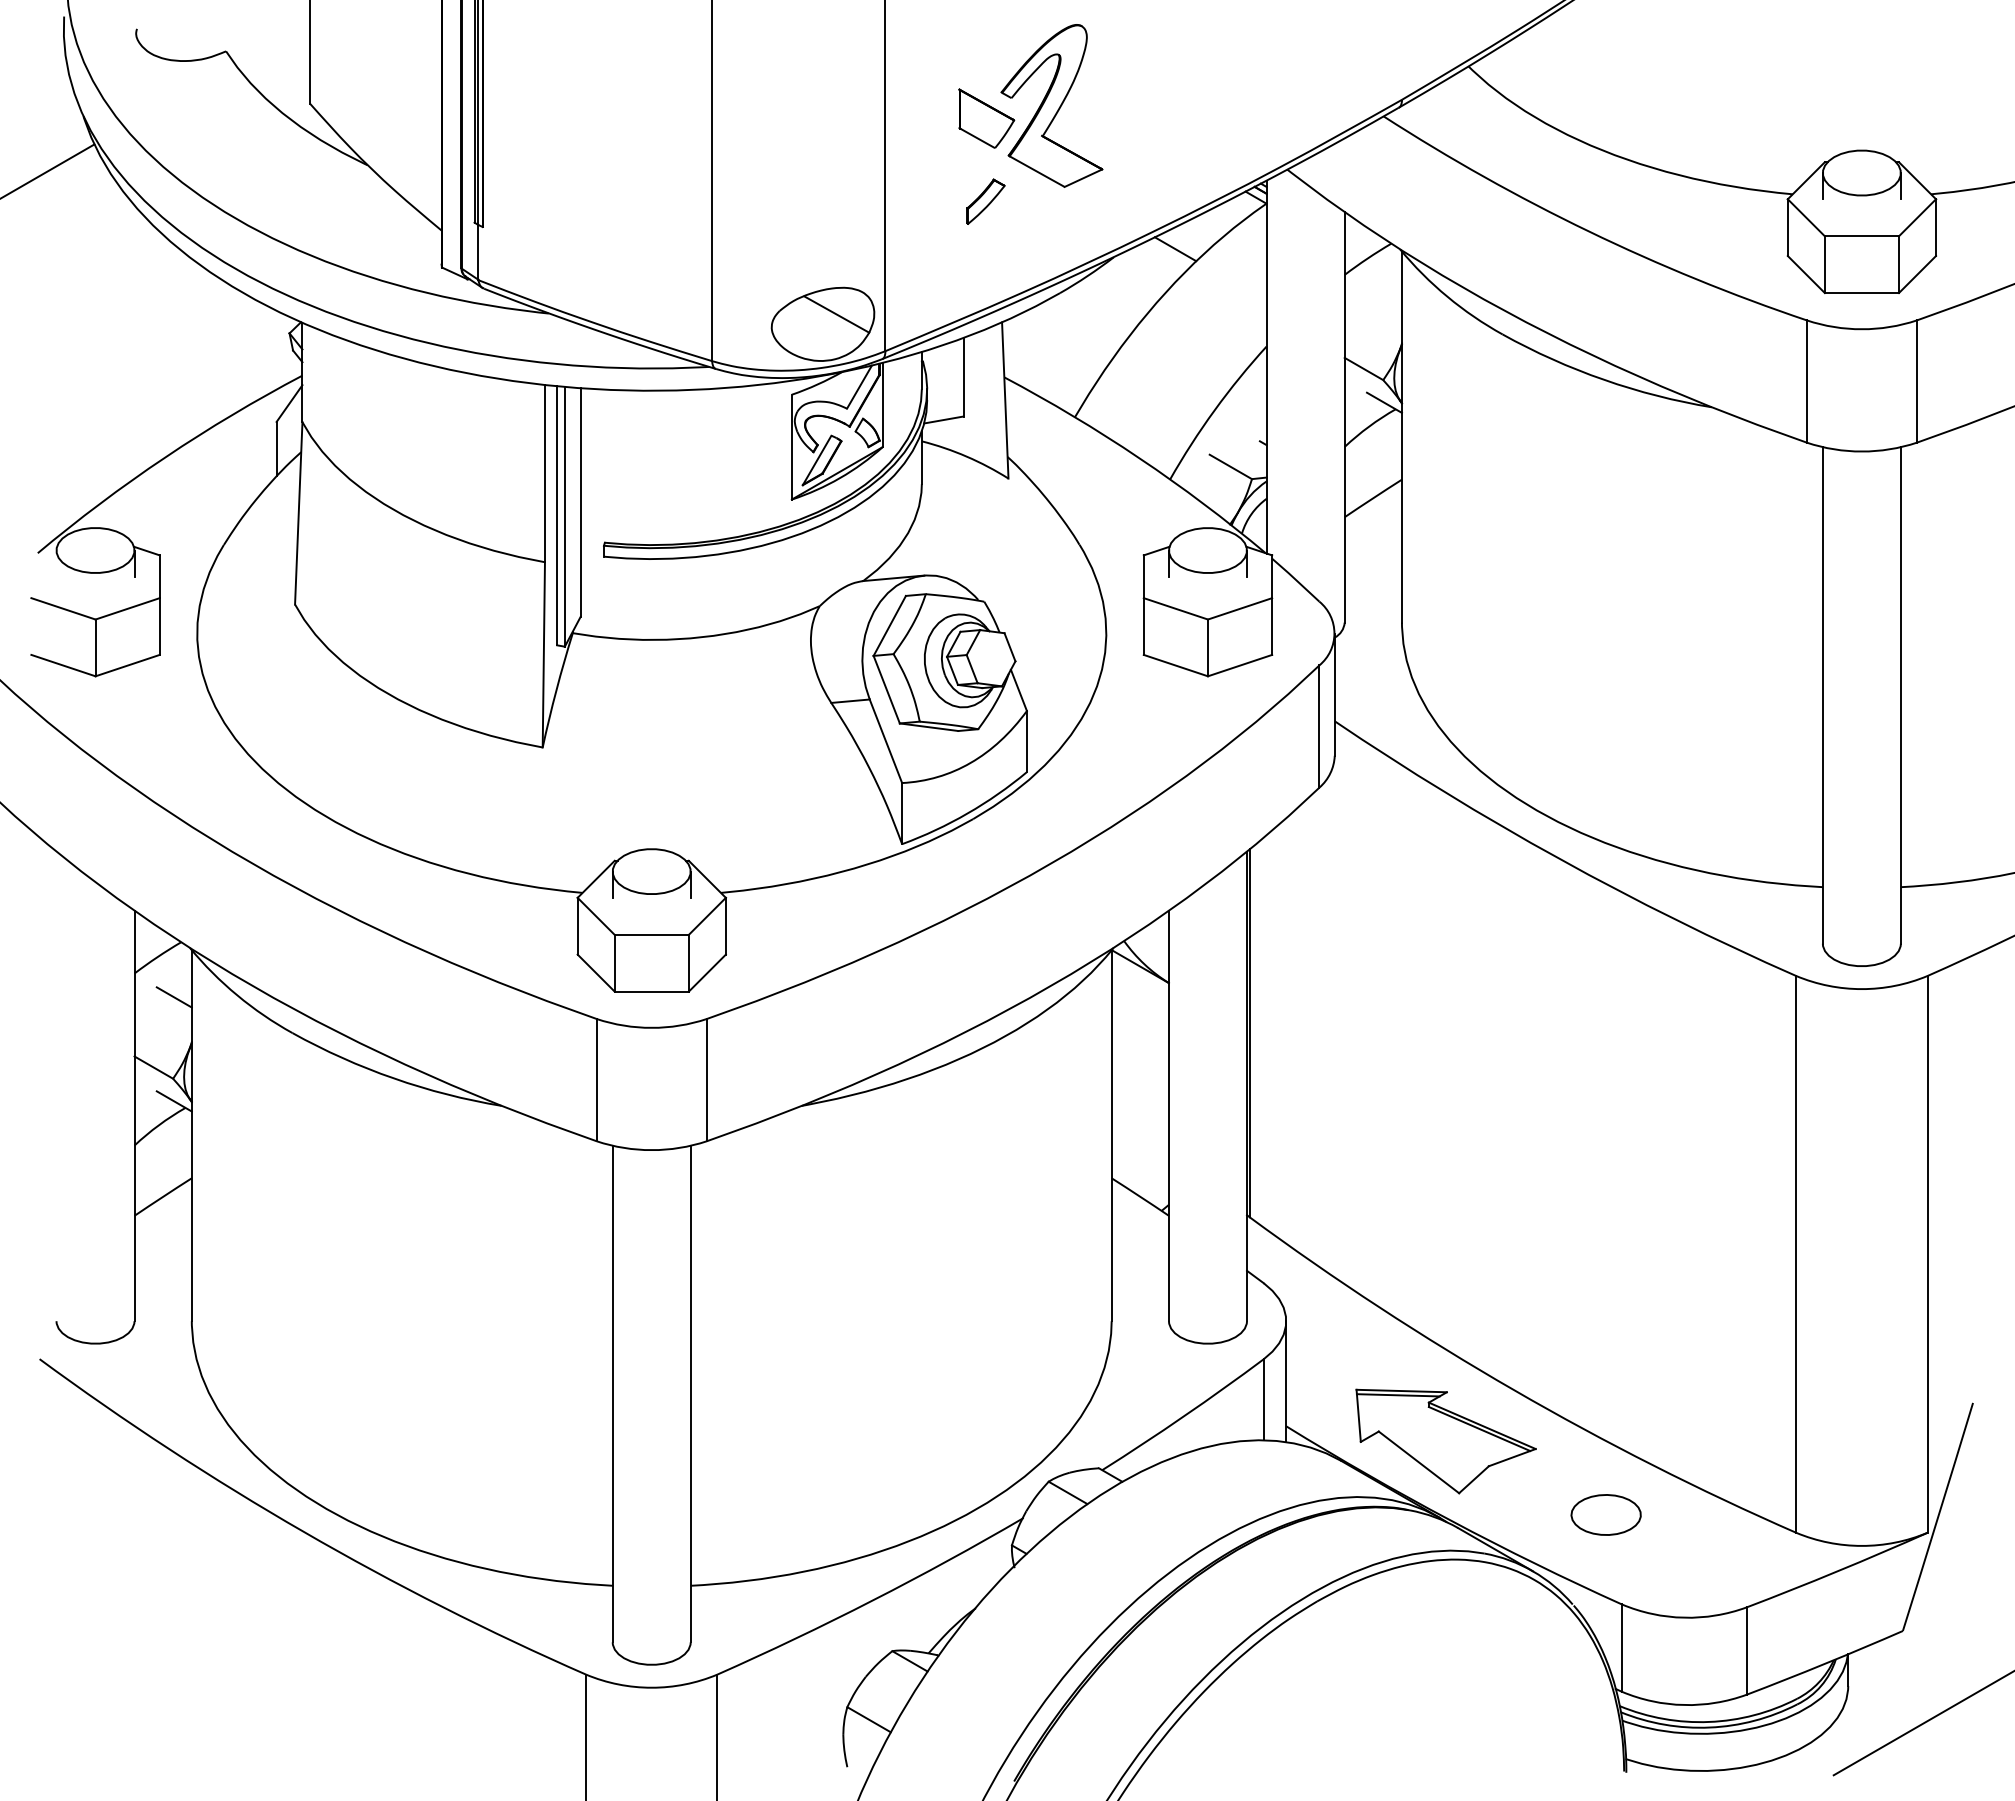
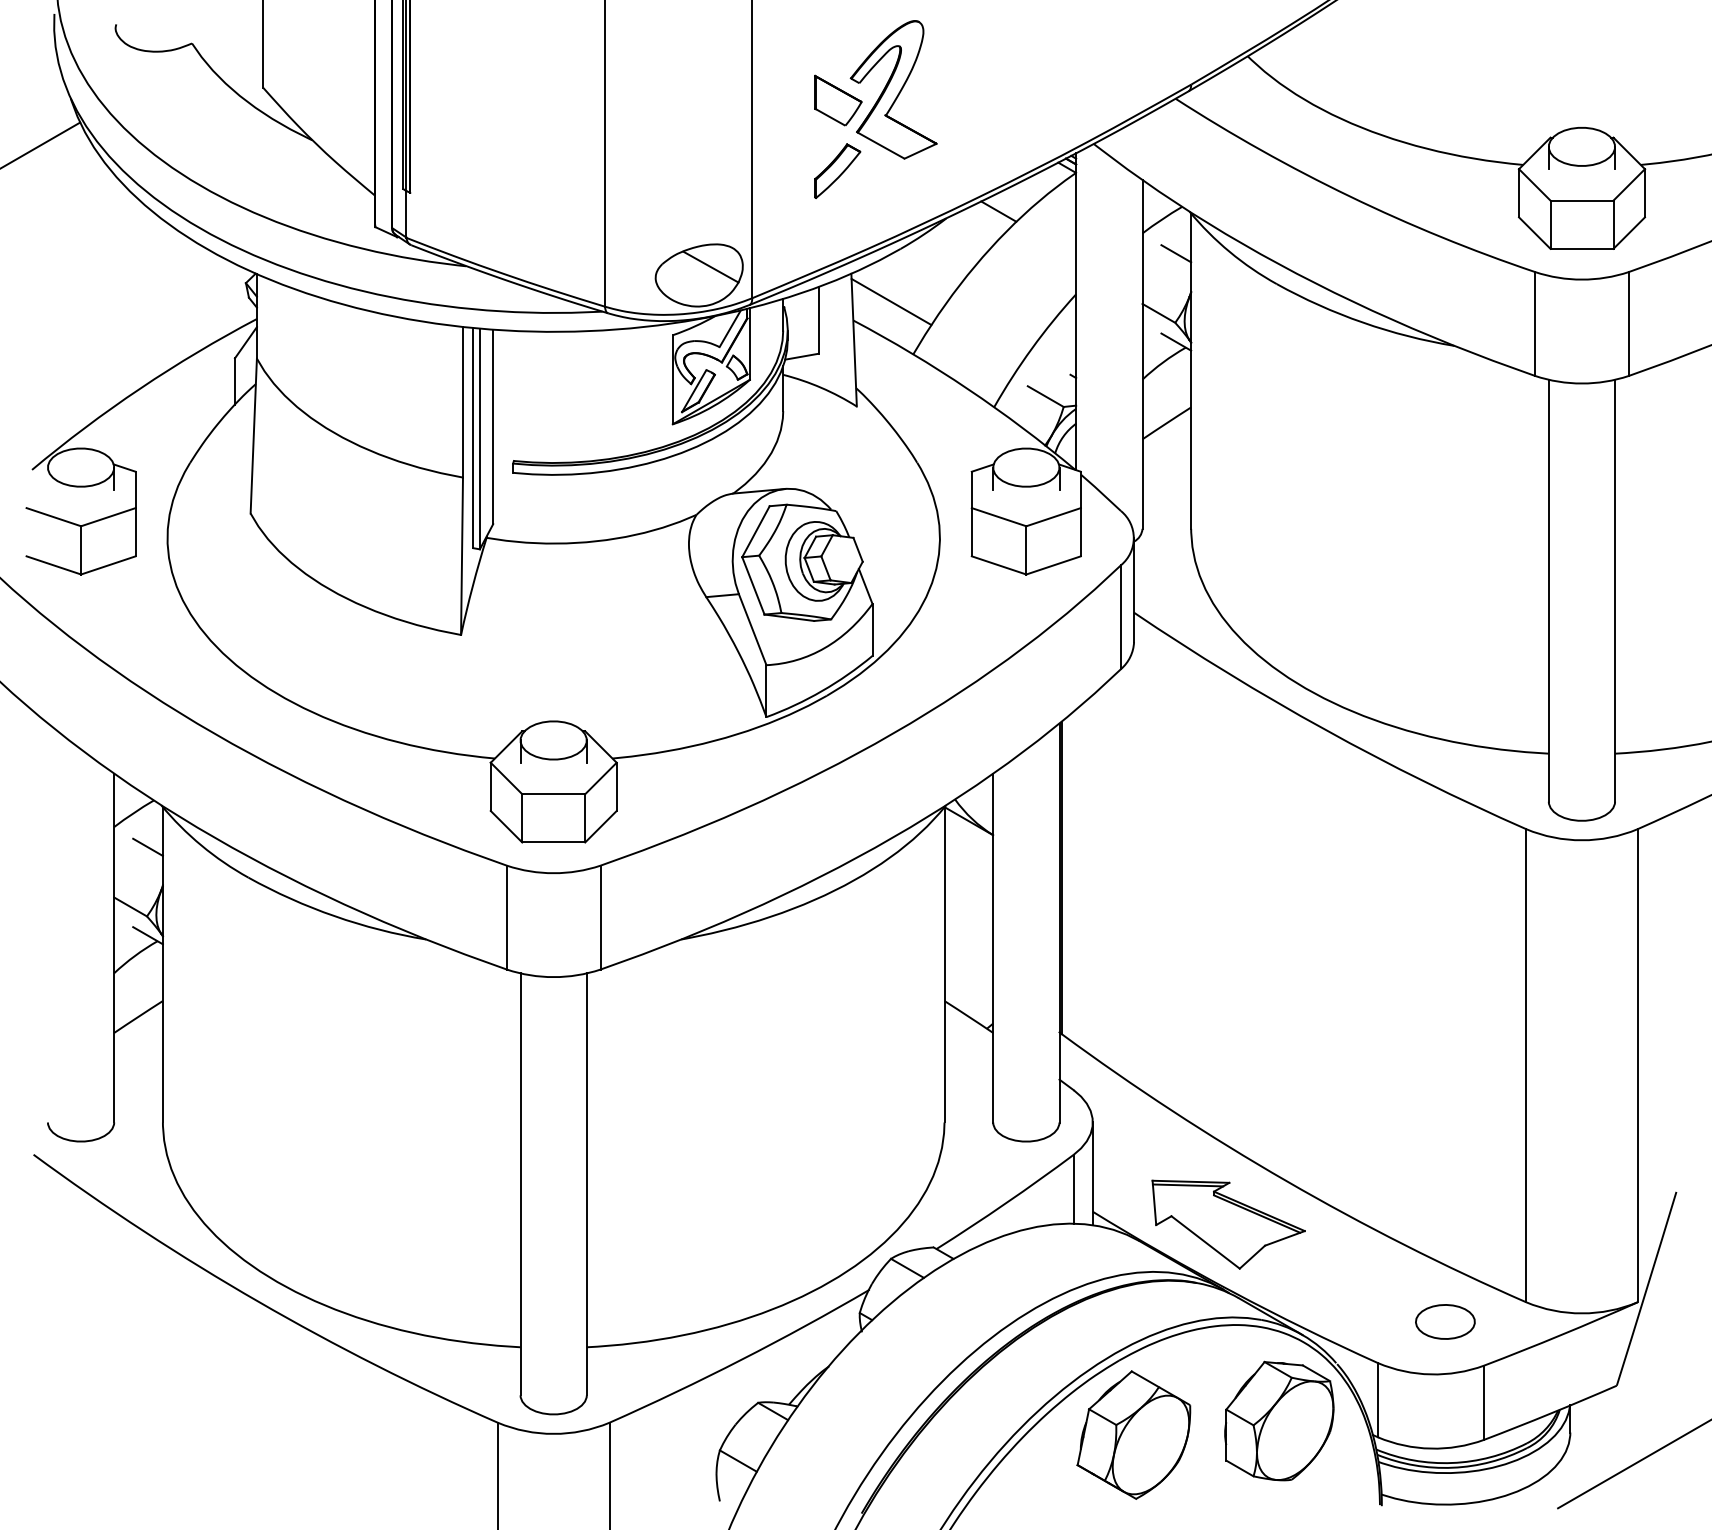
part: (985, 201) -> (837, 171), size x1.43
line: (1383, 298) -> (1175, 253), added
line: (1049, 355) -> (891, 301), added
part: (1605, 1514) -> (1444, 1321), moved
part: (1505, 1672) -> (1279, 1420), added
part: (1334, 1689) -> (1133, 1435), added

